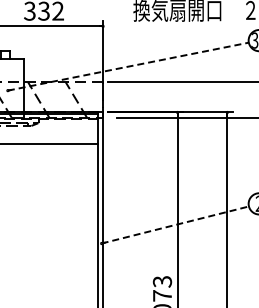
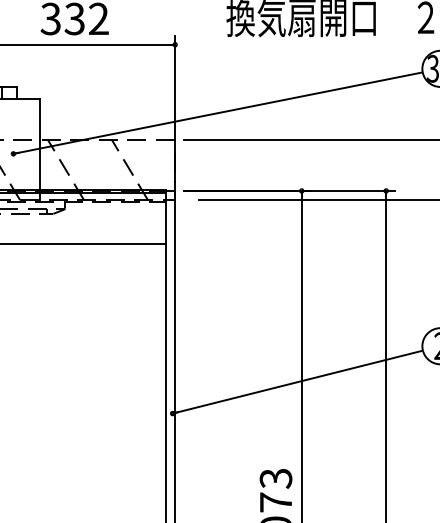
line: (128, 66) -> (218, 112), dashed -> solid
line: (175, 225) -> (298, 382), dashed -> solid

